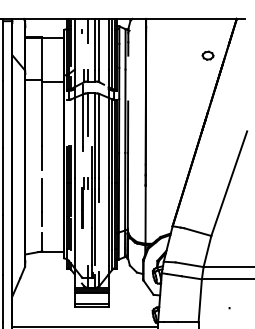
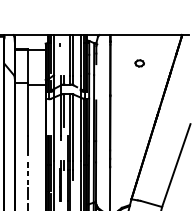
line: (88, 30) -> (64, 44), removed
part: (207, 55) -> (139, 63), moved
line: (42, 195) -> (28, 174), solid -> dashed

